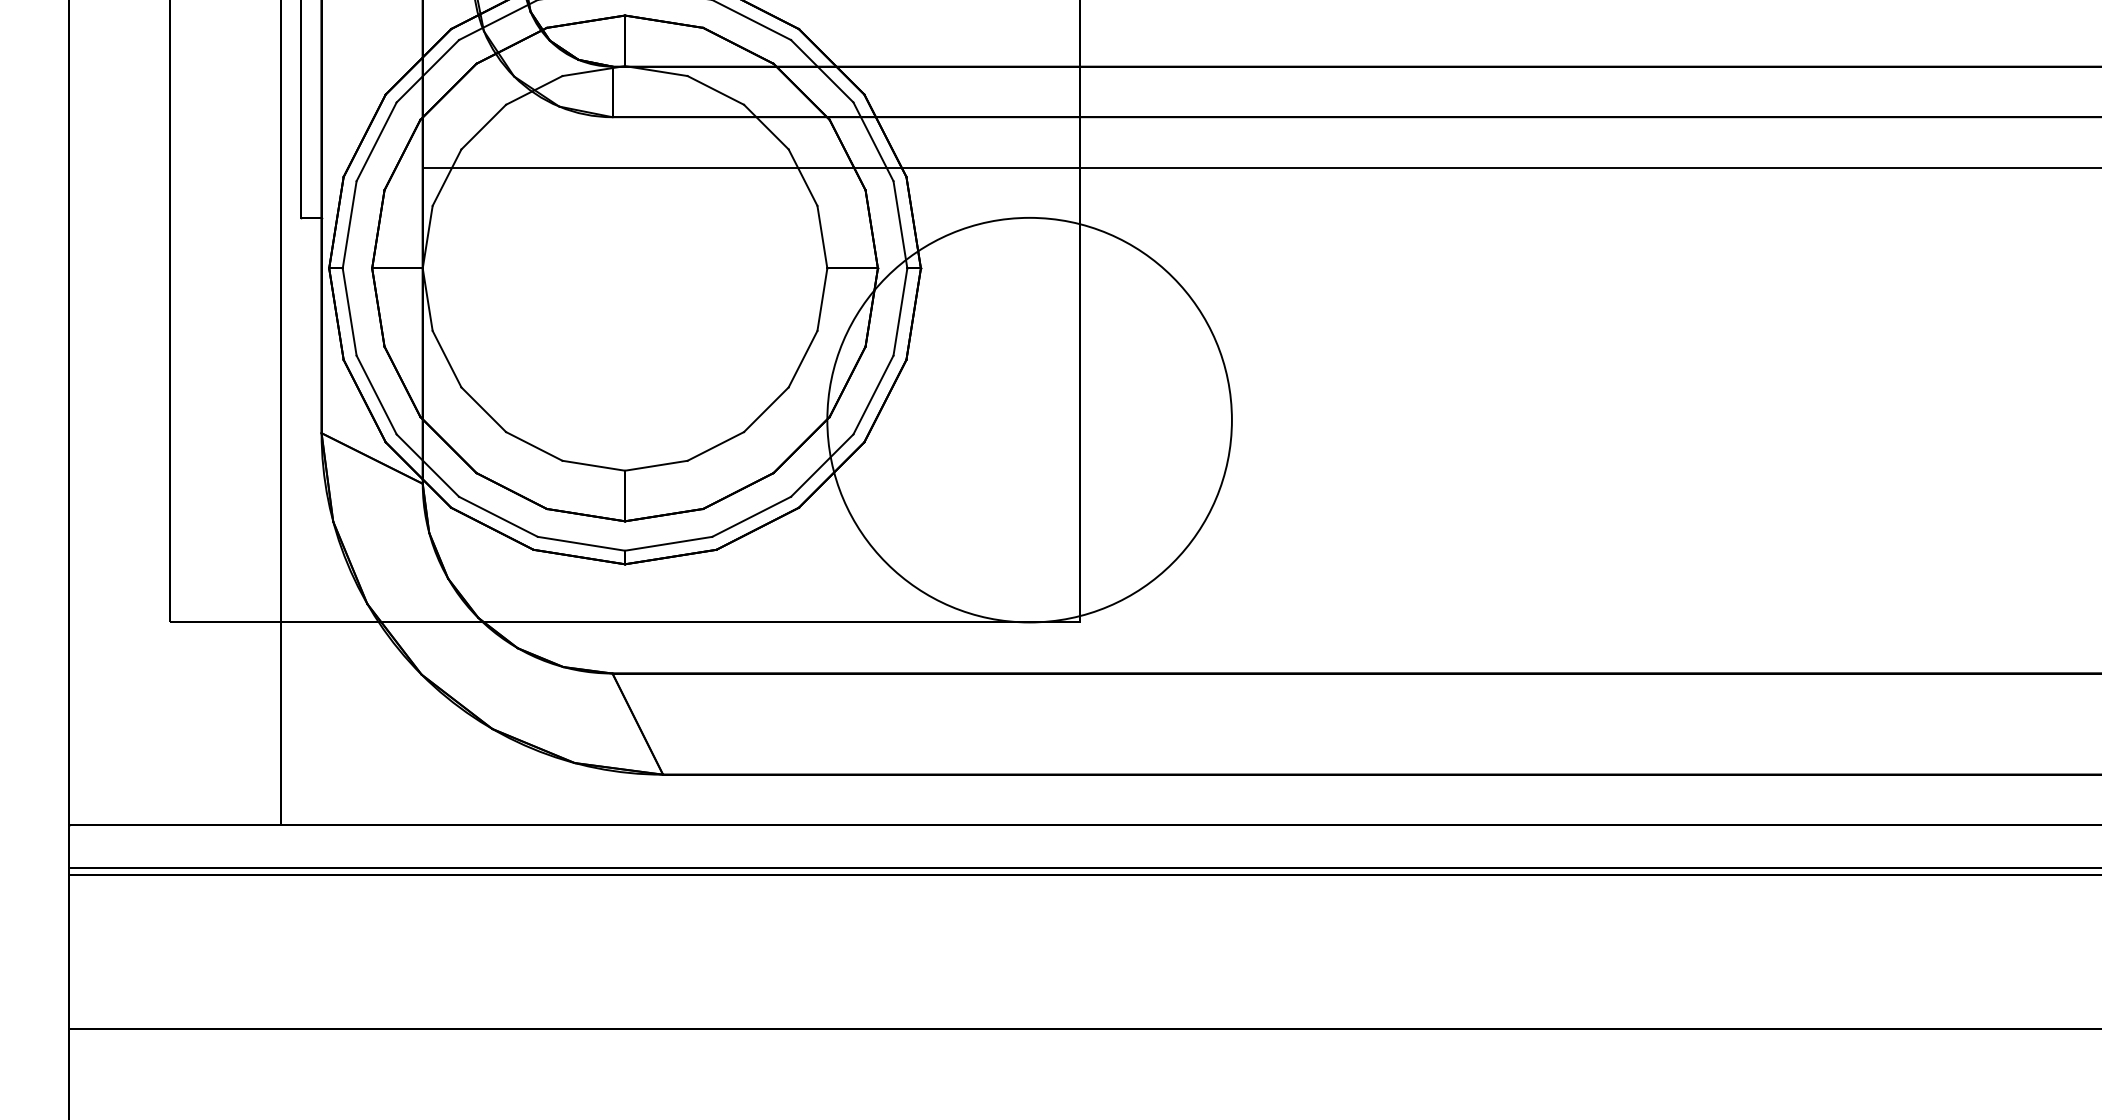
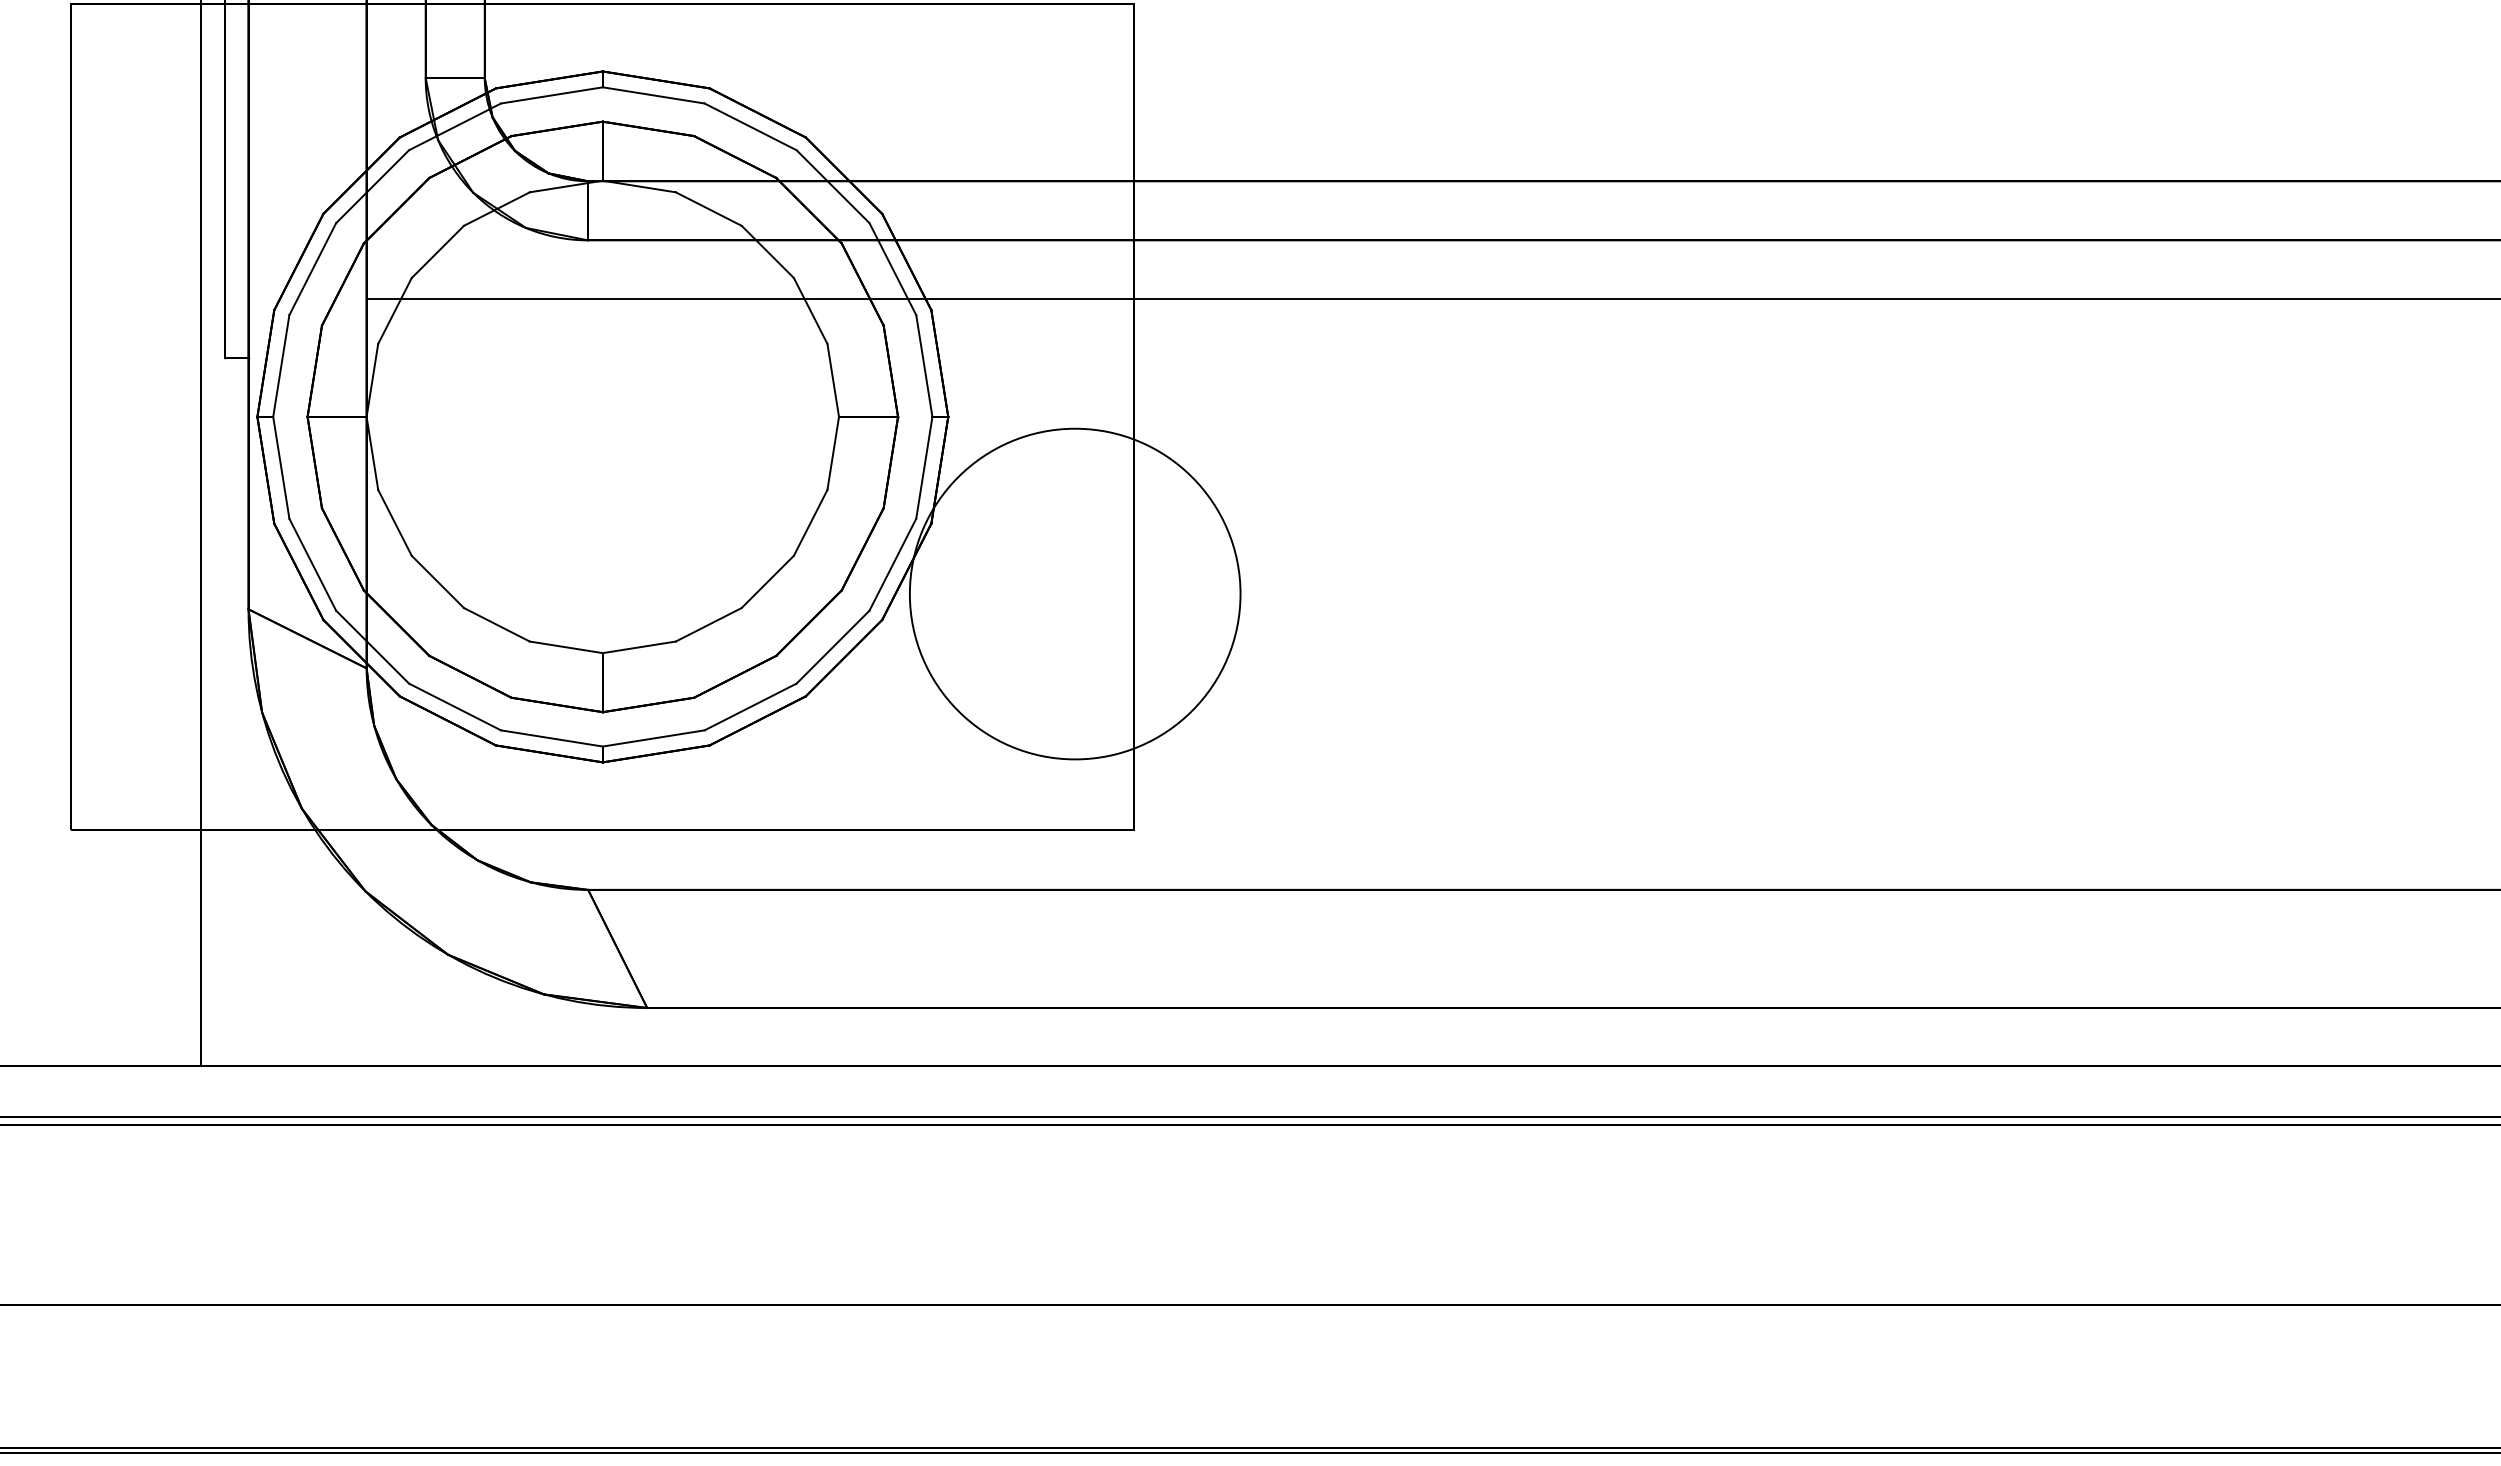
circle: (1029, 419) -> (1075, 593), size x0.7

